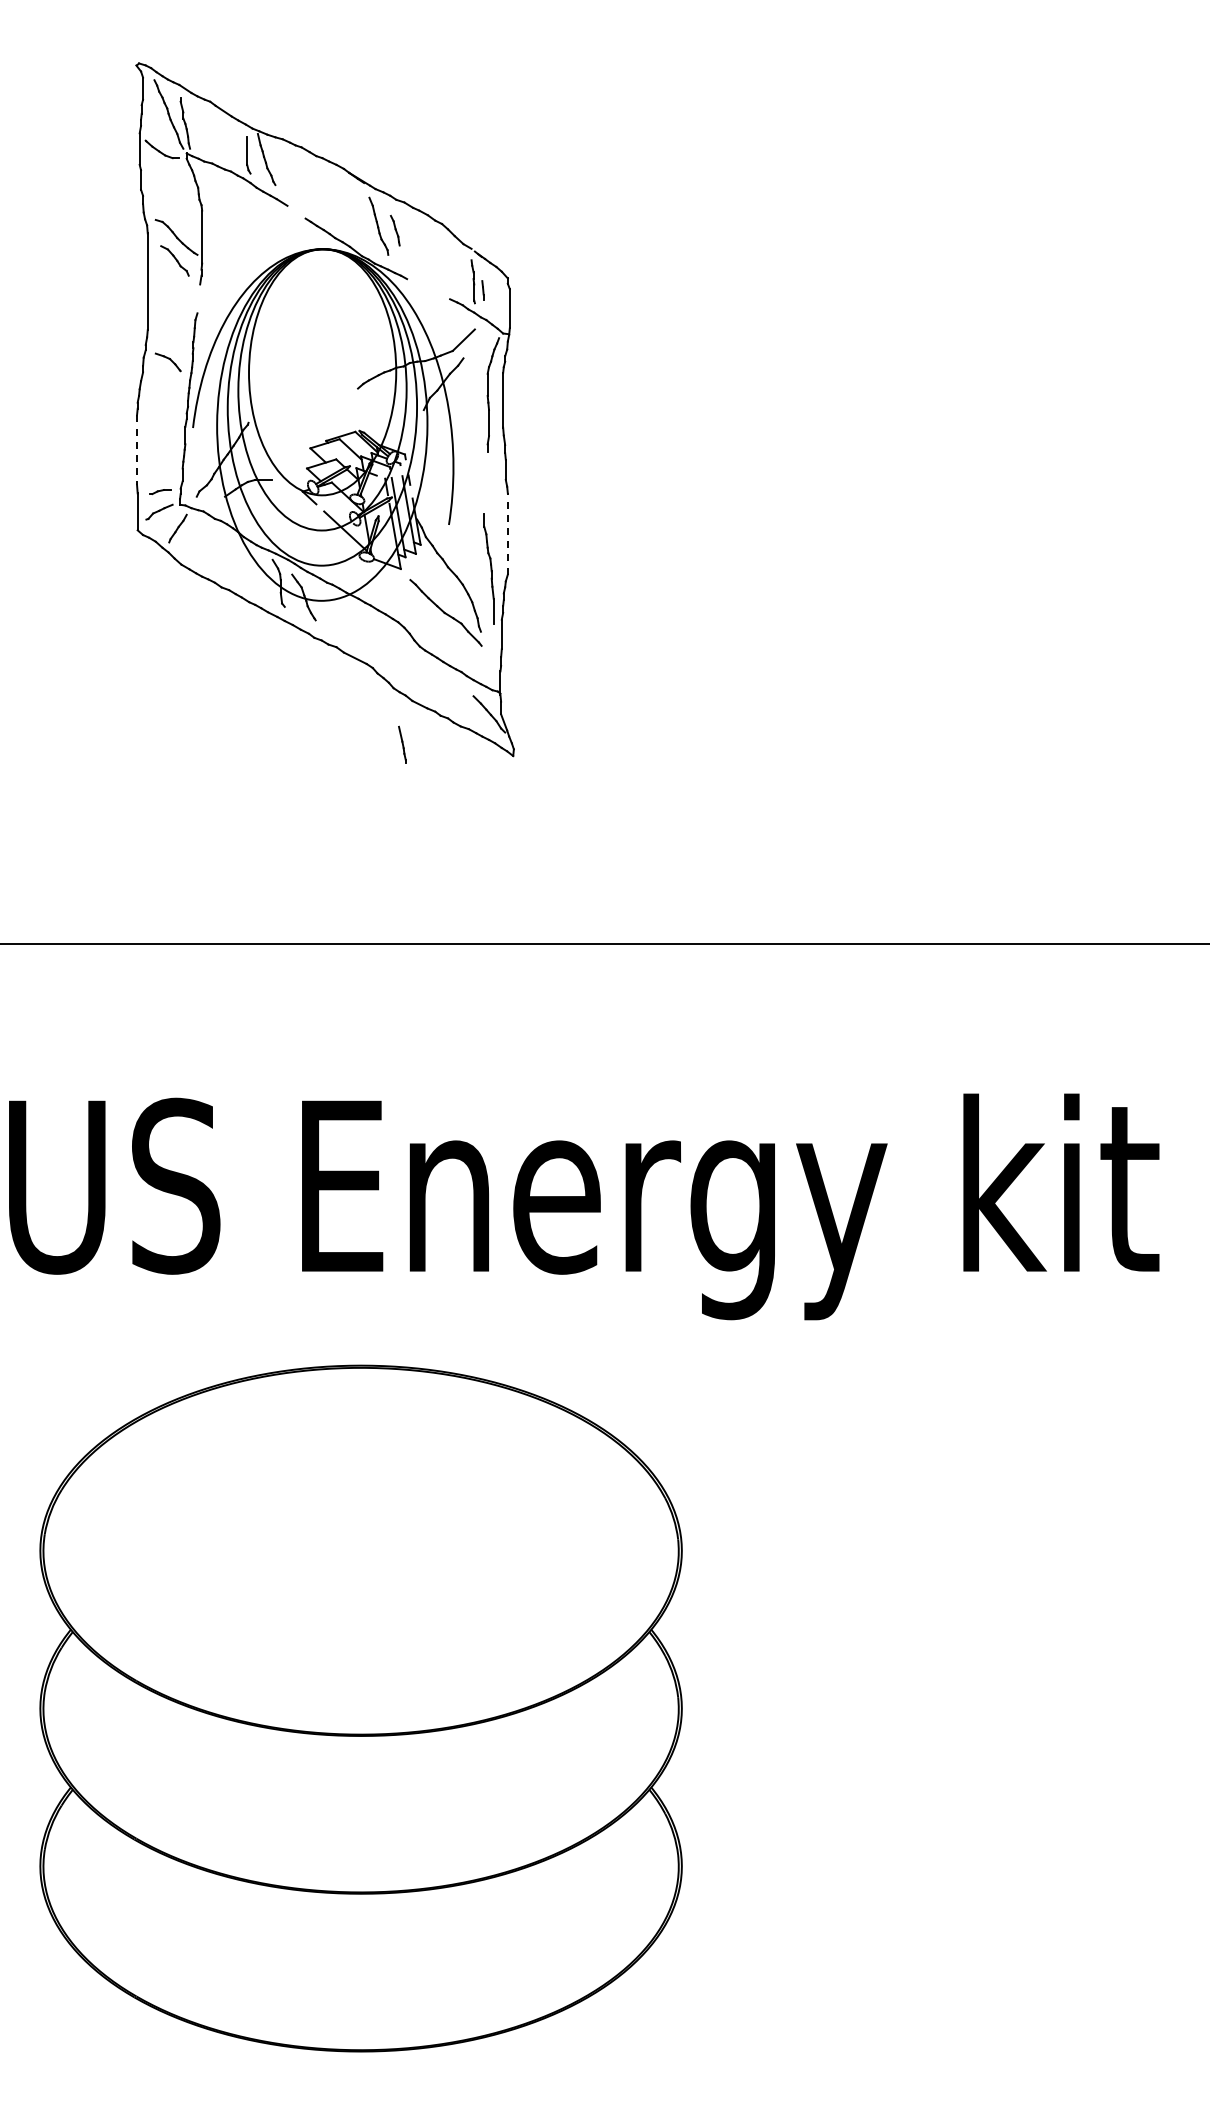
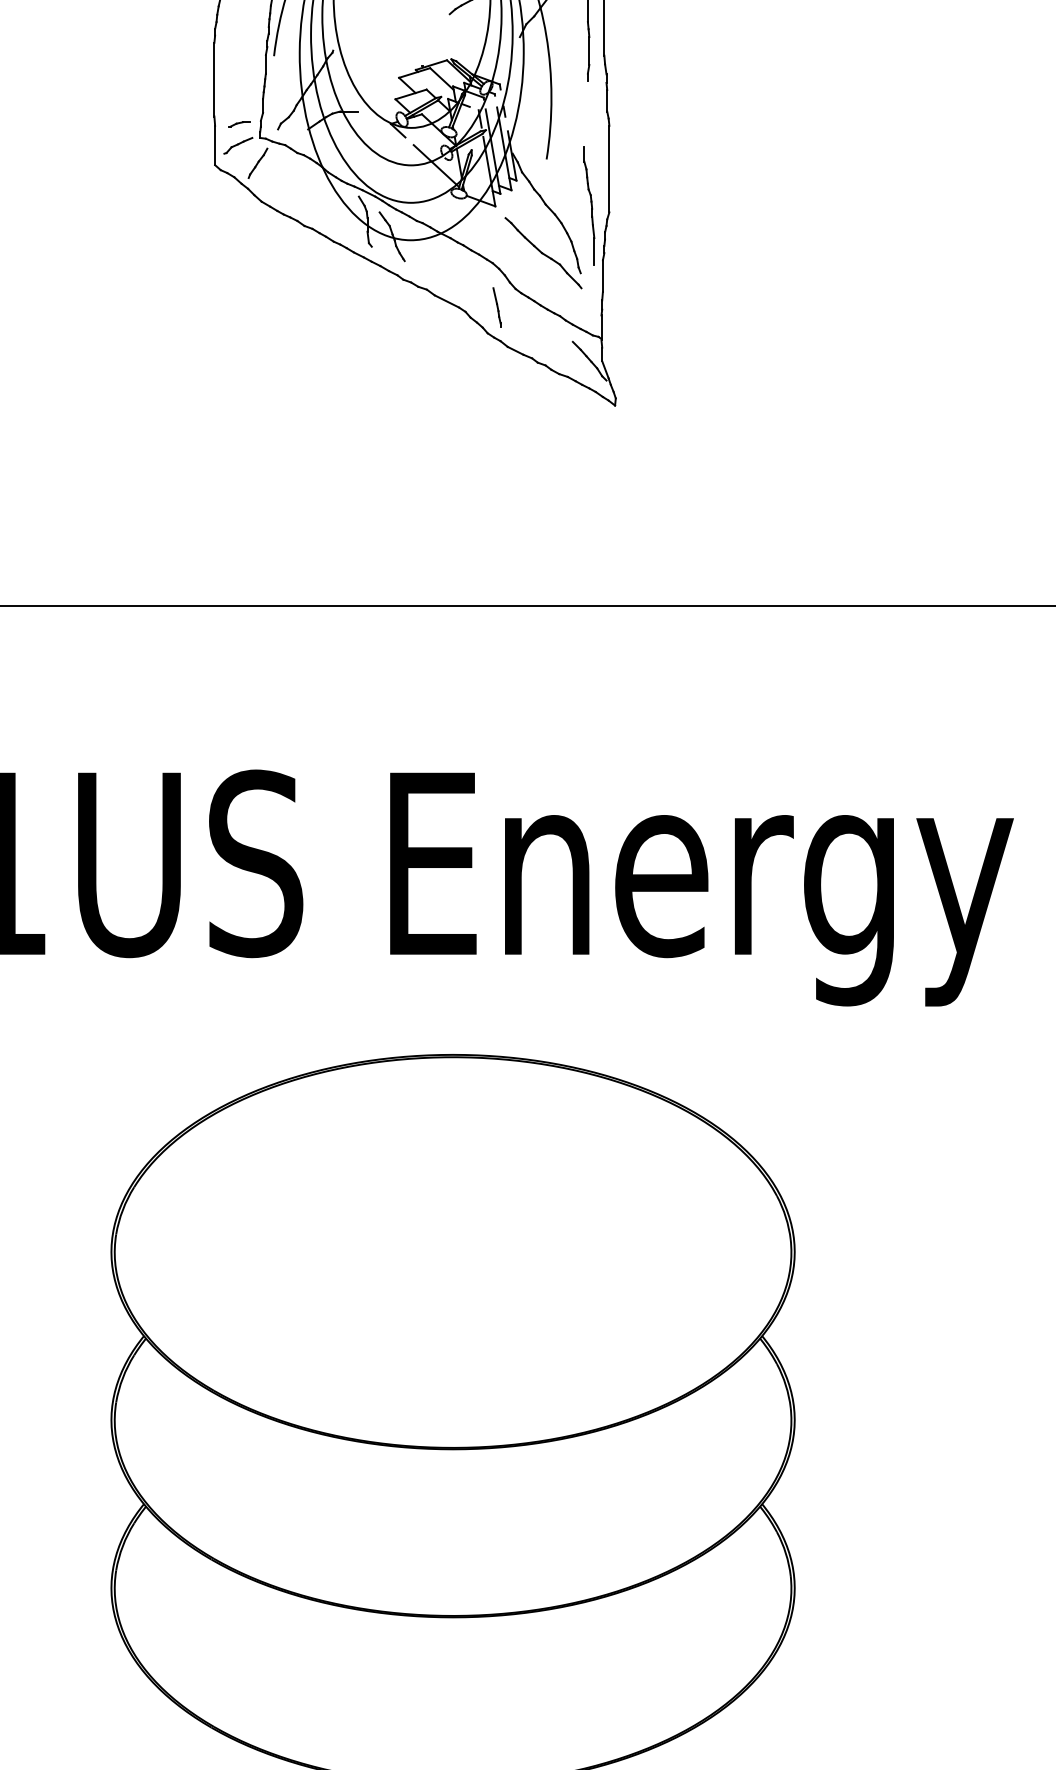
line: (137, 450) -> (214, 80), dashed -> solid
line: (507, 534) -> (609, 169), dashed -> solid
line: (402, 744) -> (497, 307), moved

